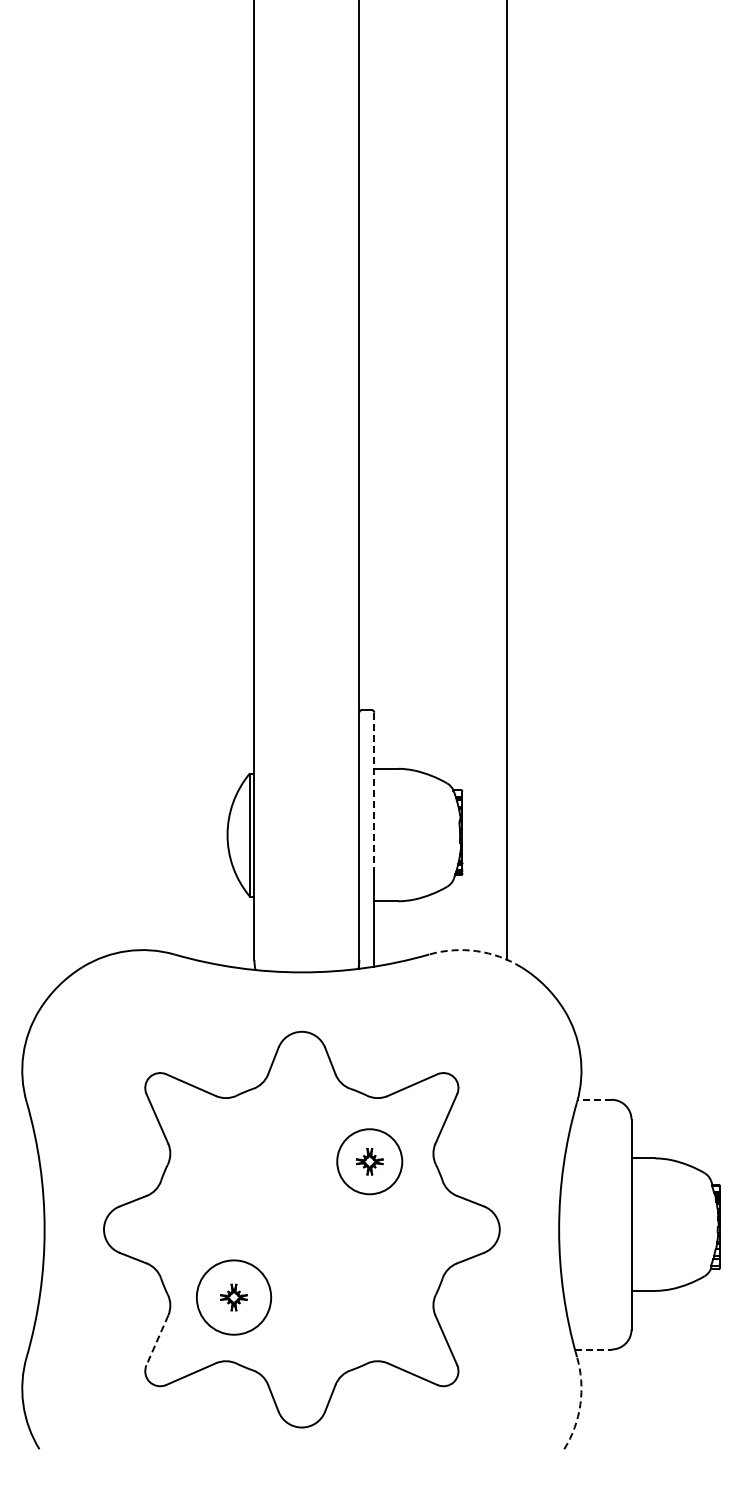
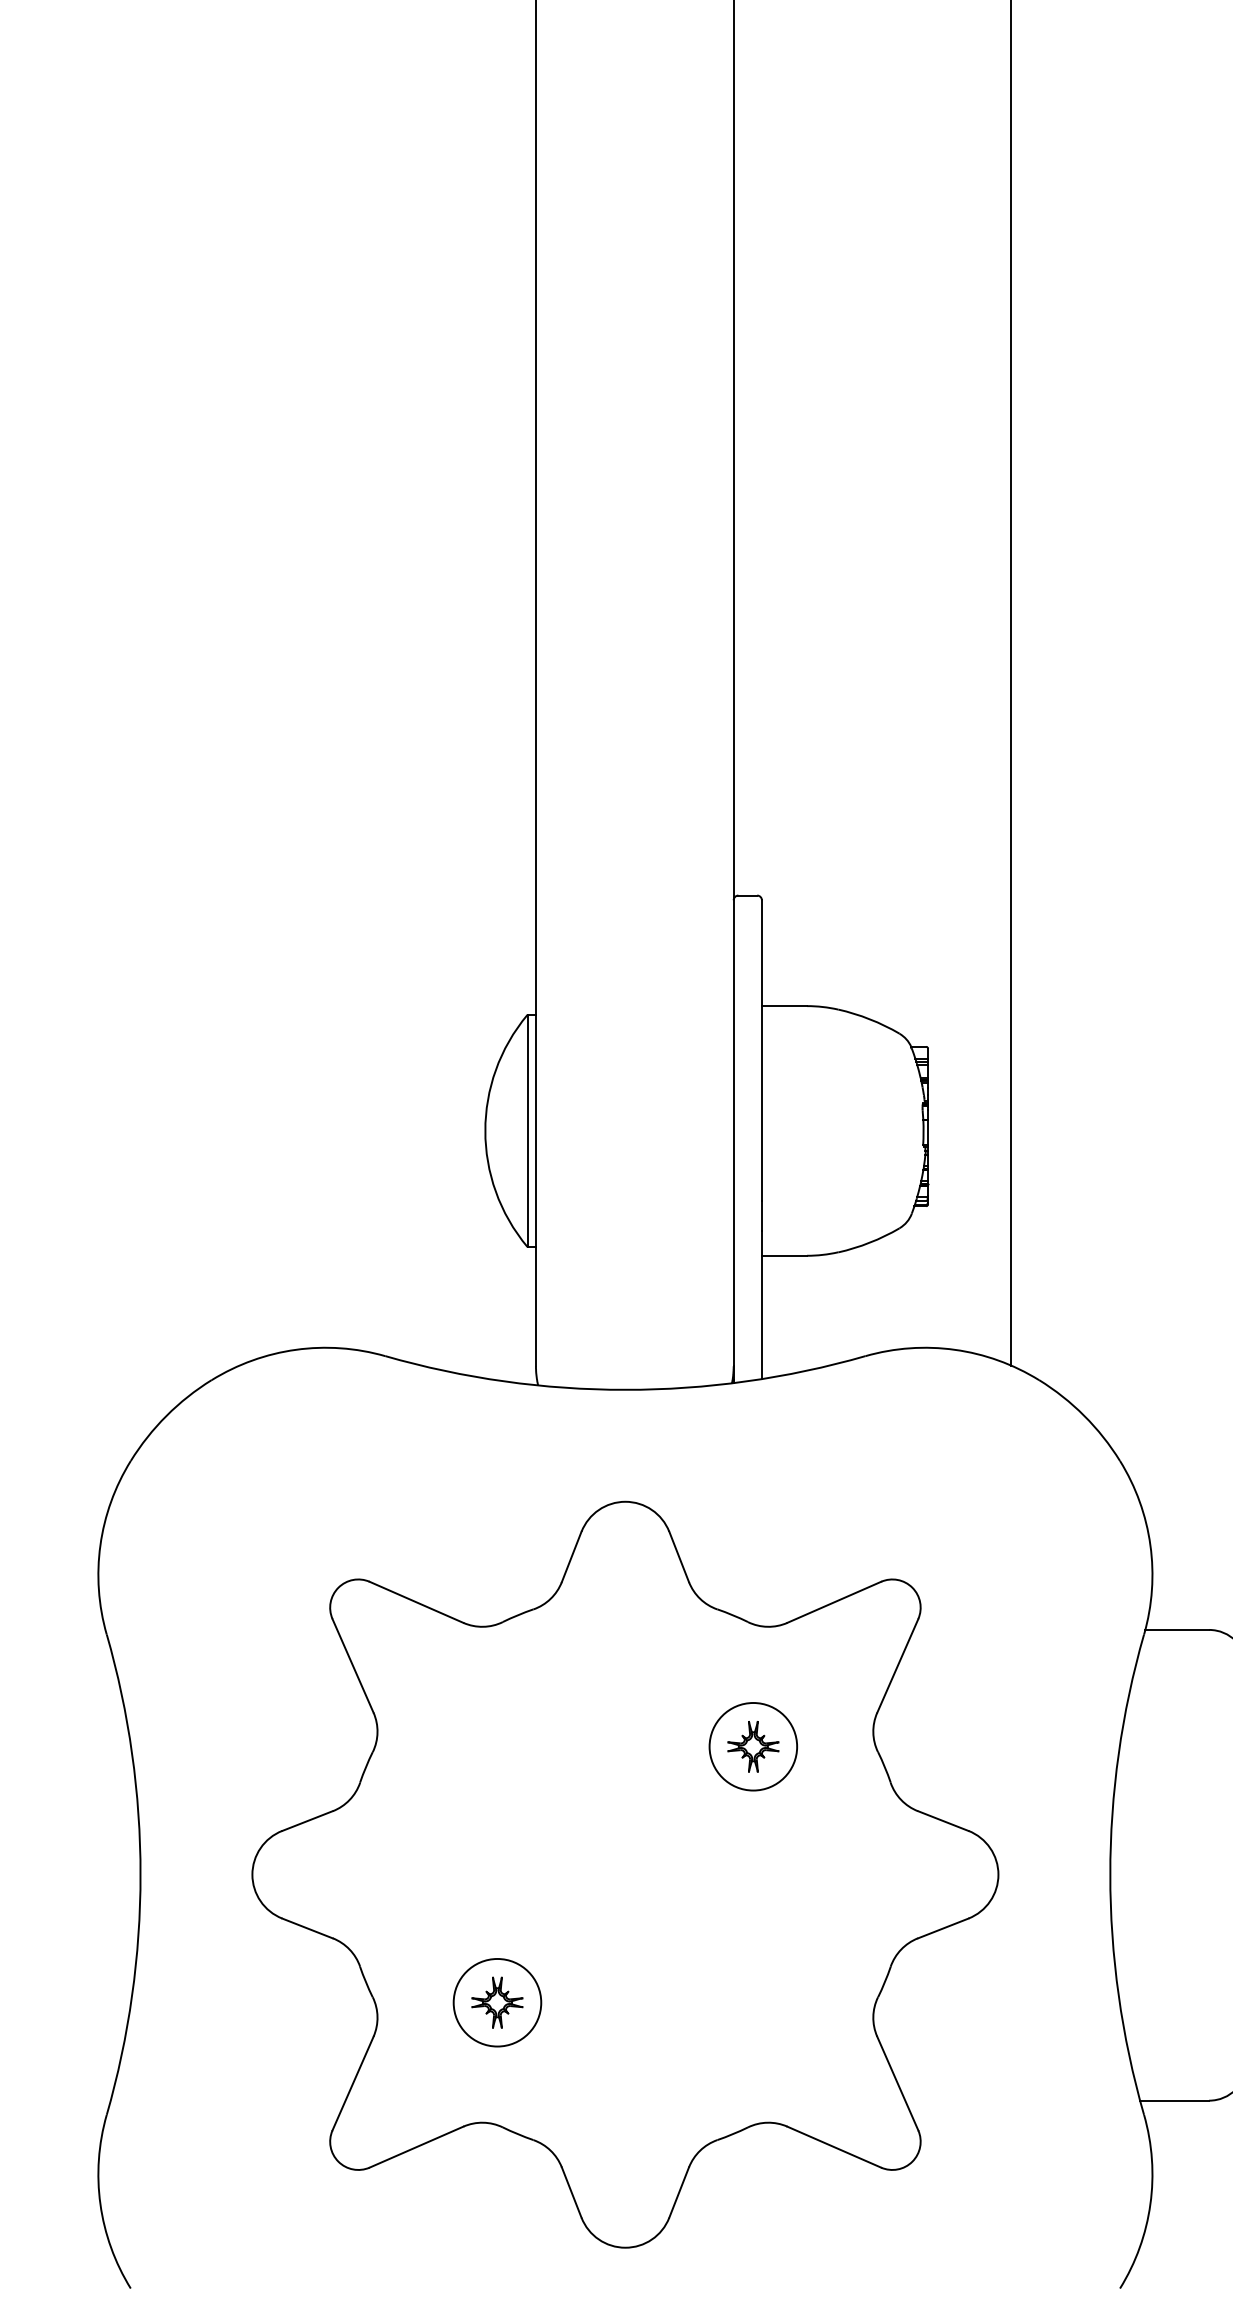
line: (374, 792) -> (762, 1050), dashed -> solid
arc: (476, 951) -> (954, 1350), dashed -> solid
line: (594, 1099) -> (1176, 1629), dashed -> solid
circle: (369, 1161) -> (752, 1746), size x0.71
circle: (233, 1297) -> (496, 2002), size x0.62
line: (157, 1340) -> (353, 2083), dashed -> solid
line: (593, 1349) -> (1175, 2100), dashed -> solid
arc: (580, 1404) -> (1150, 2204), dashed -> solid

